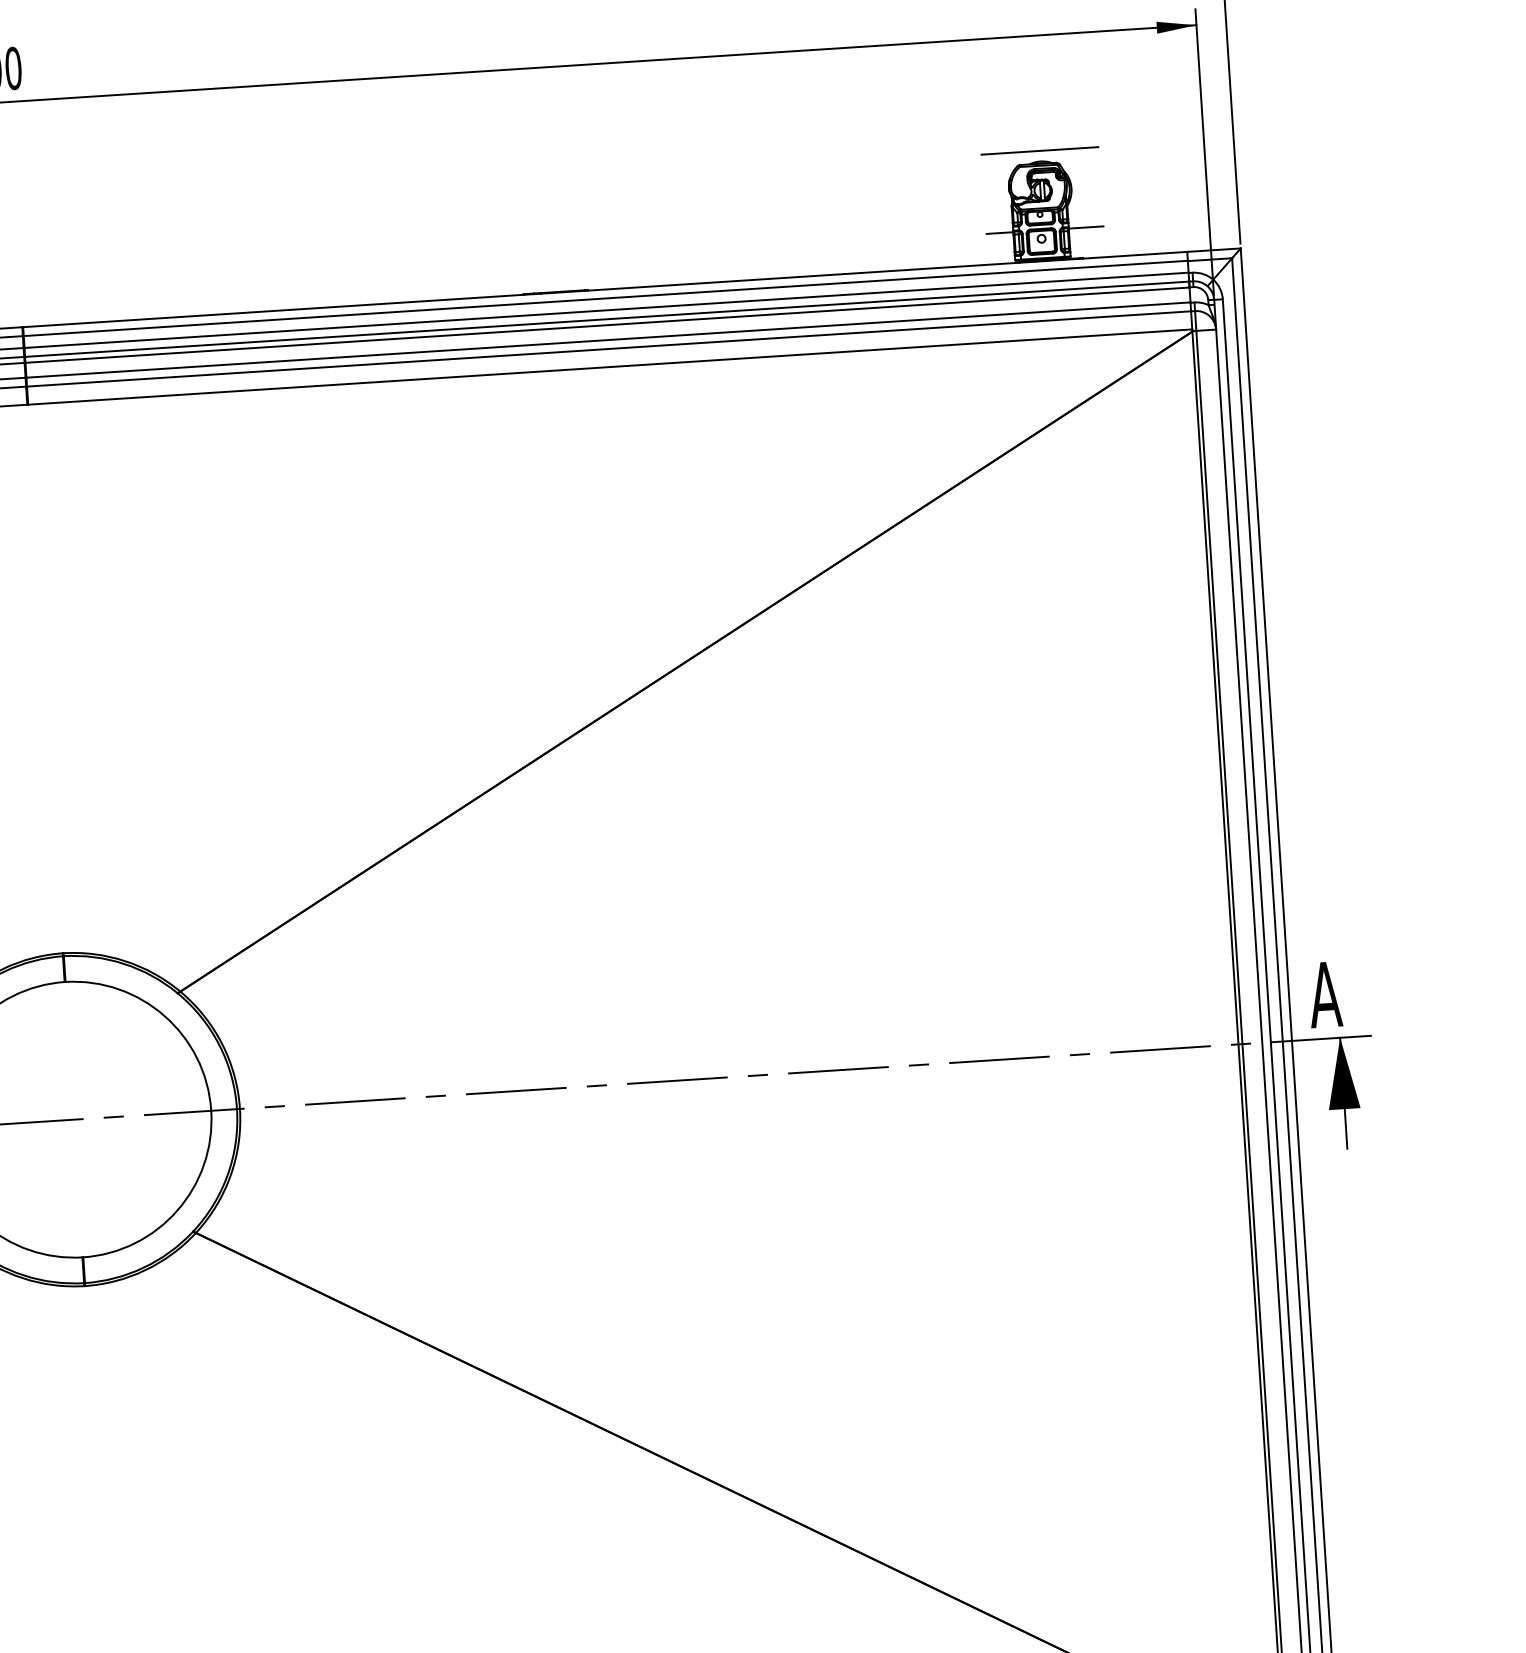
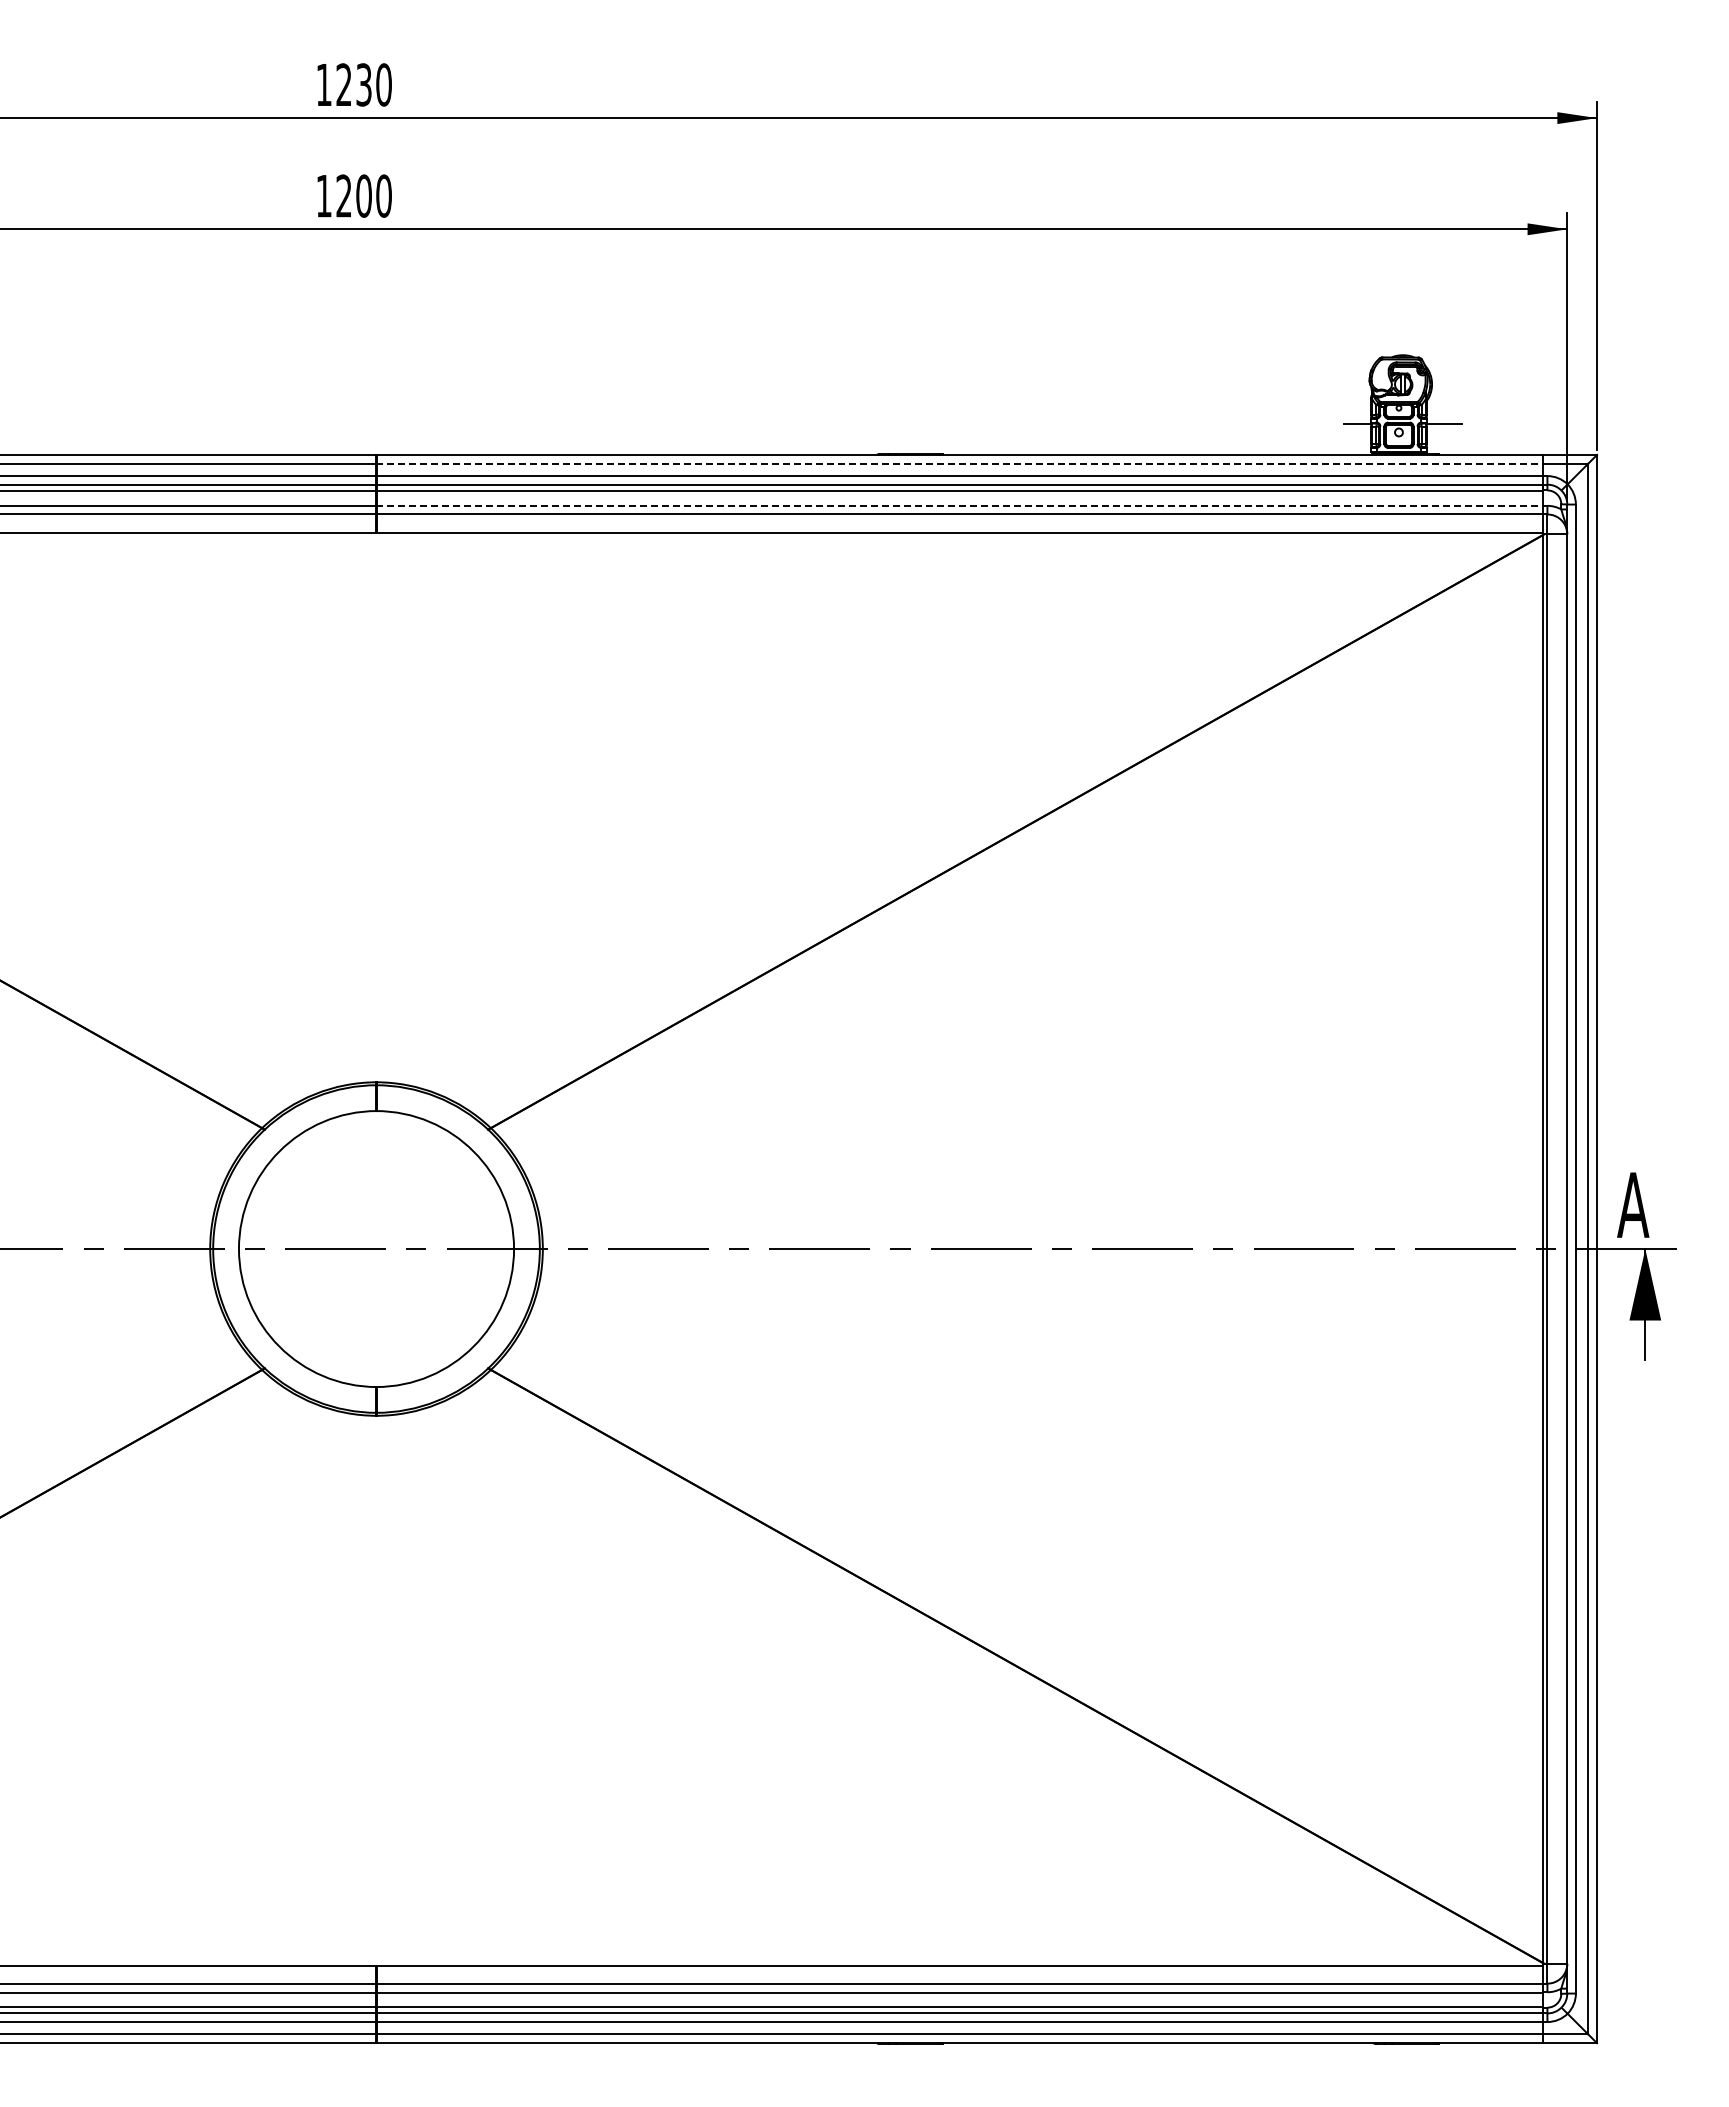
line: (1039, 150) -> (1402, 344), removed
line: (605, 298) -> (959, 463), solid -> dashed
line: (607, 340) -> (959, 505), solid -> dashed

